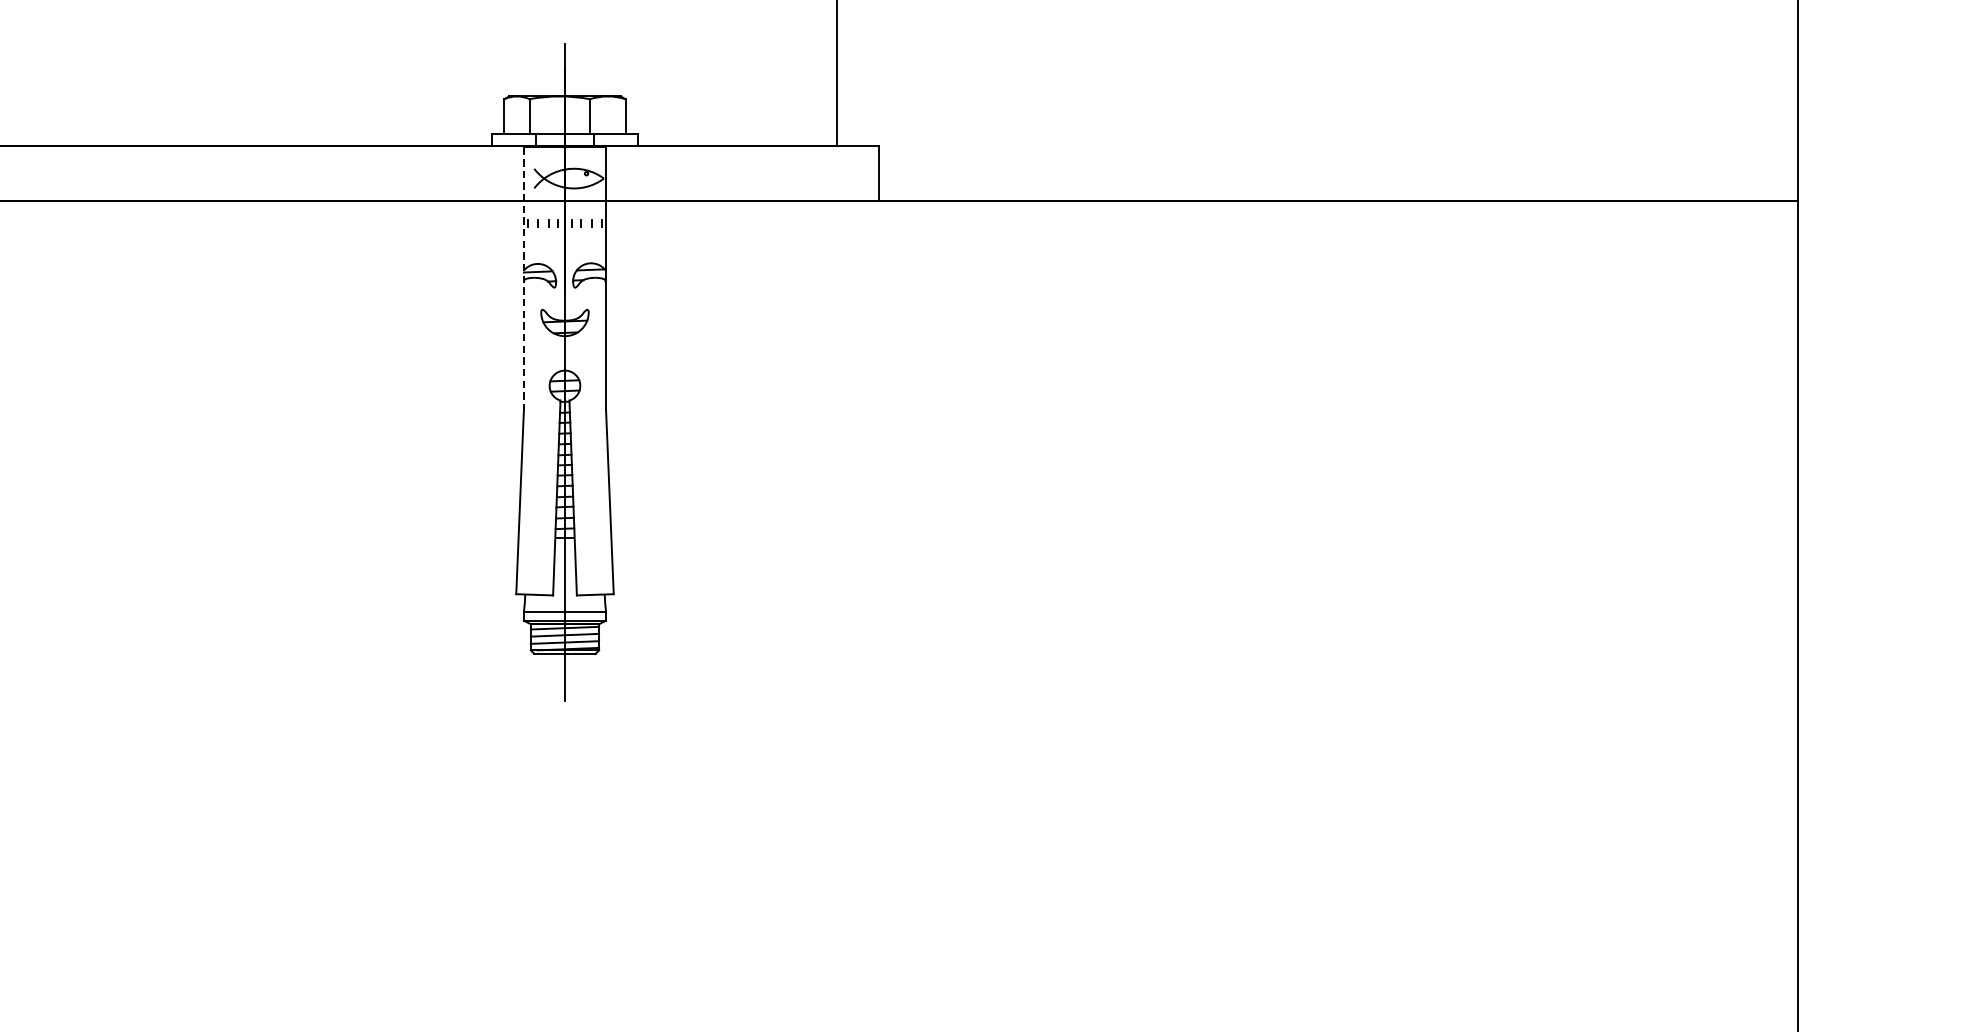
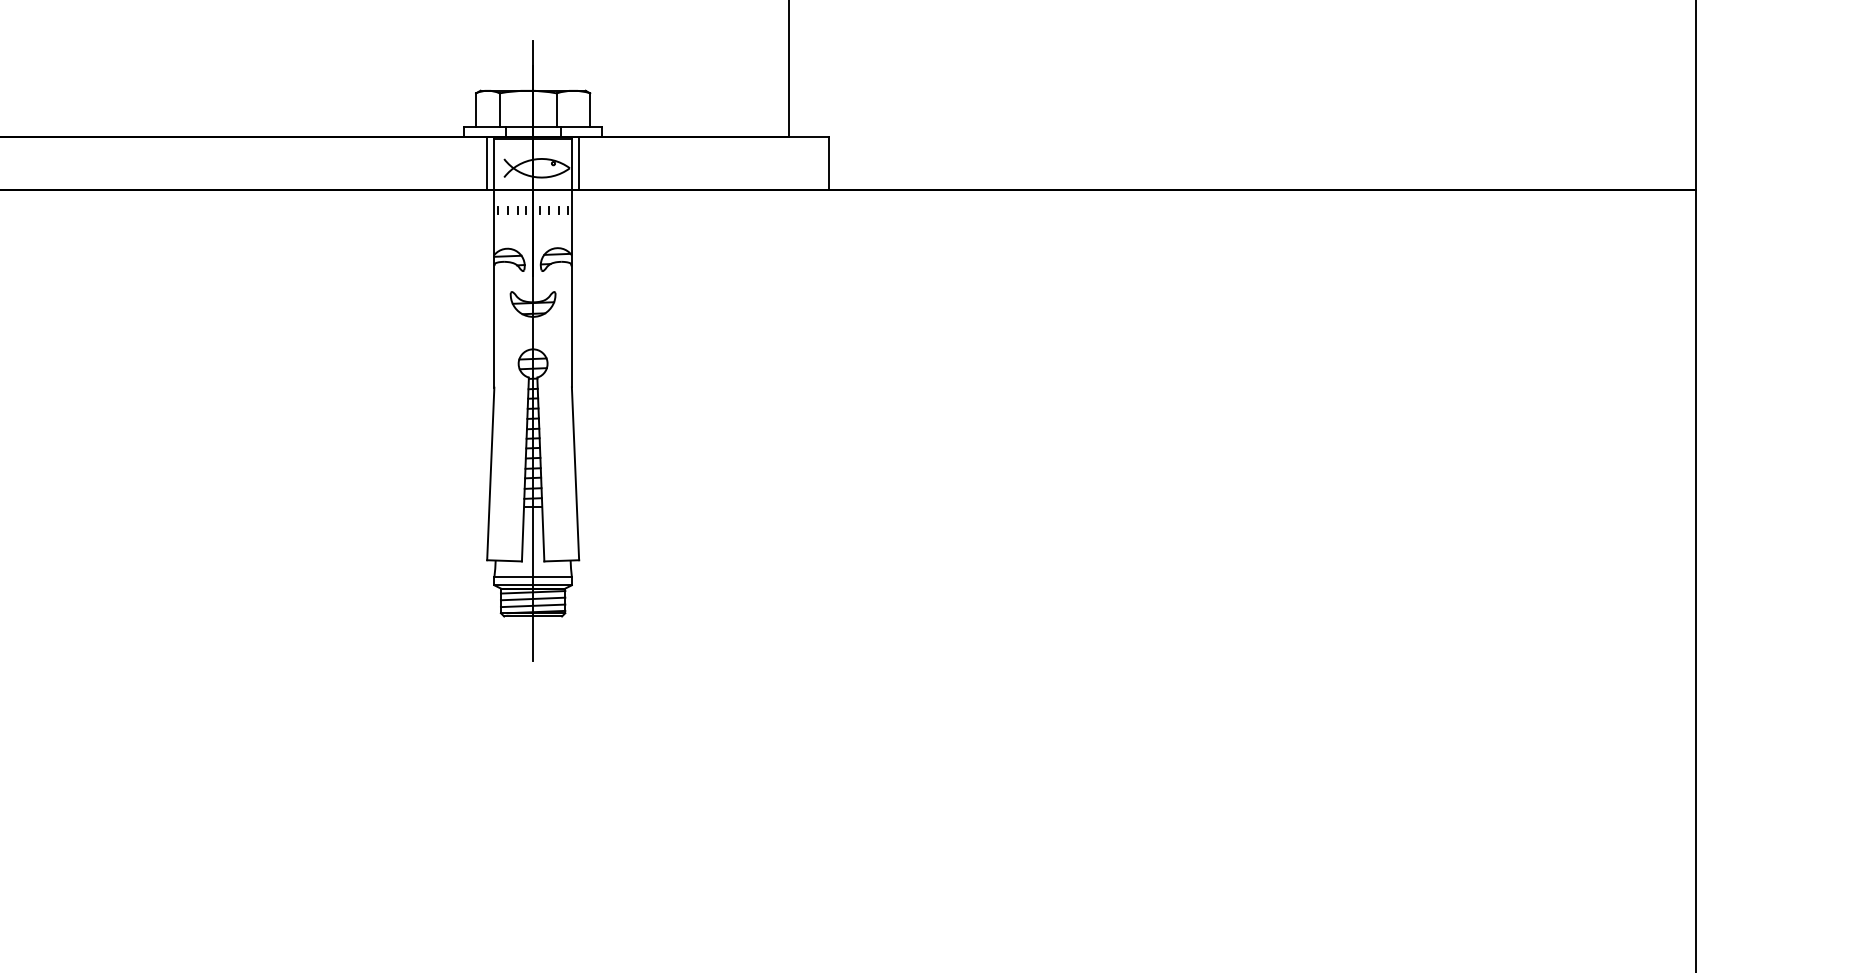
line: (516, 173) -> (487, 163), added
line: (614, 173) -> (579, 163), added
line: (524, 279) -> (494, 263), dashed -> solid

